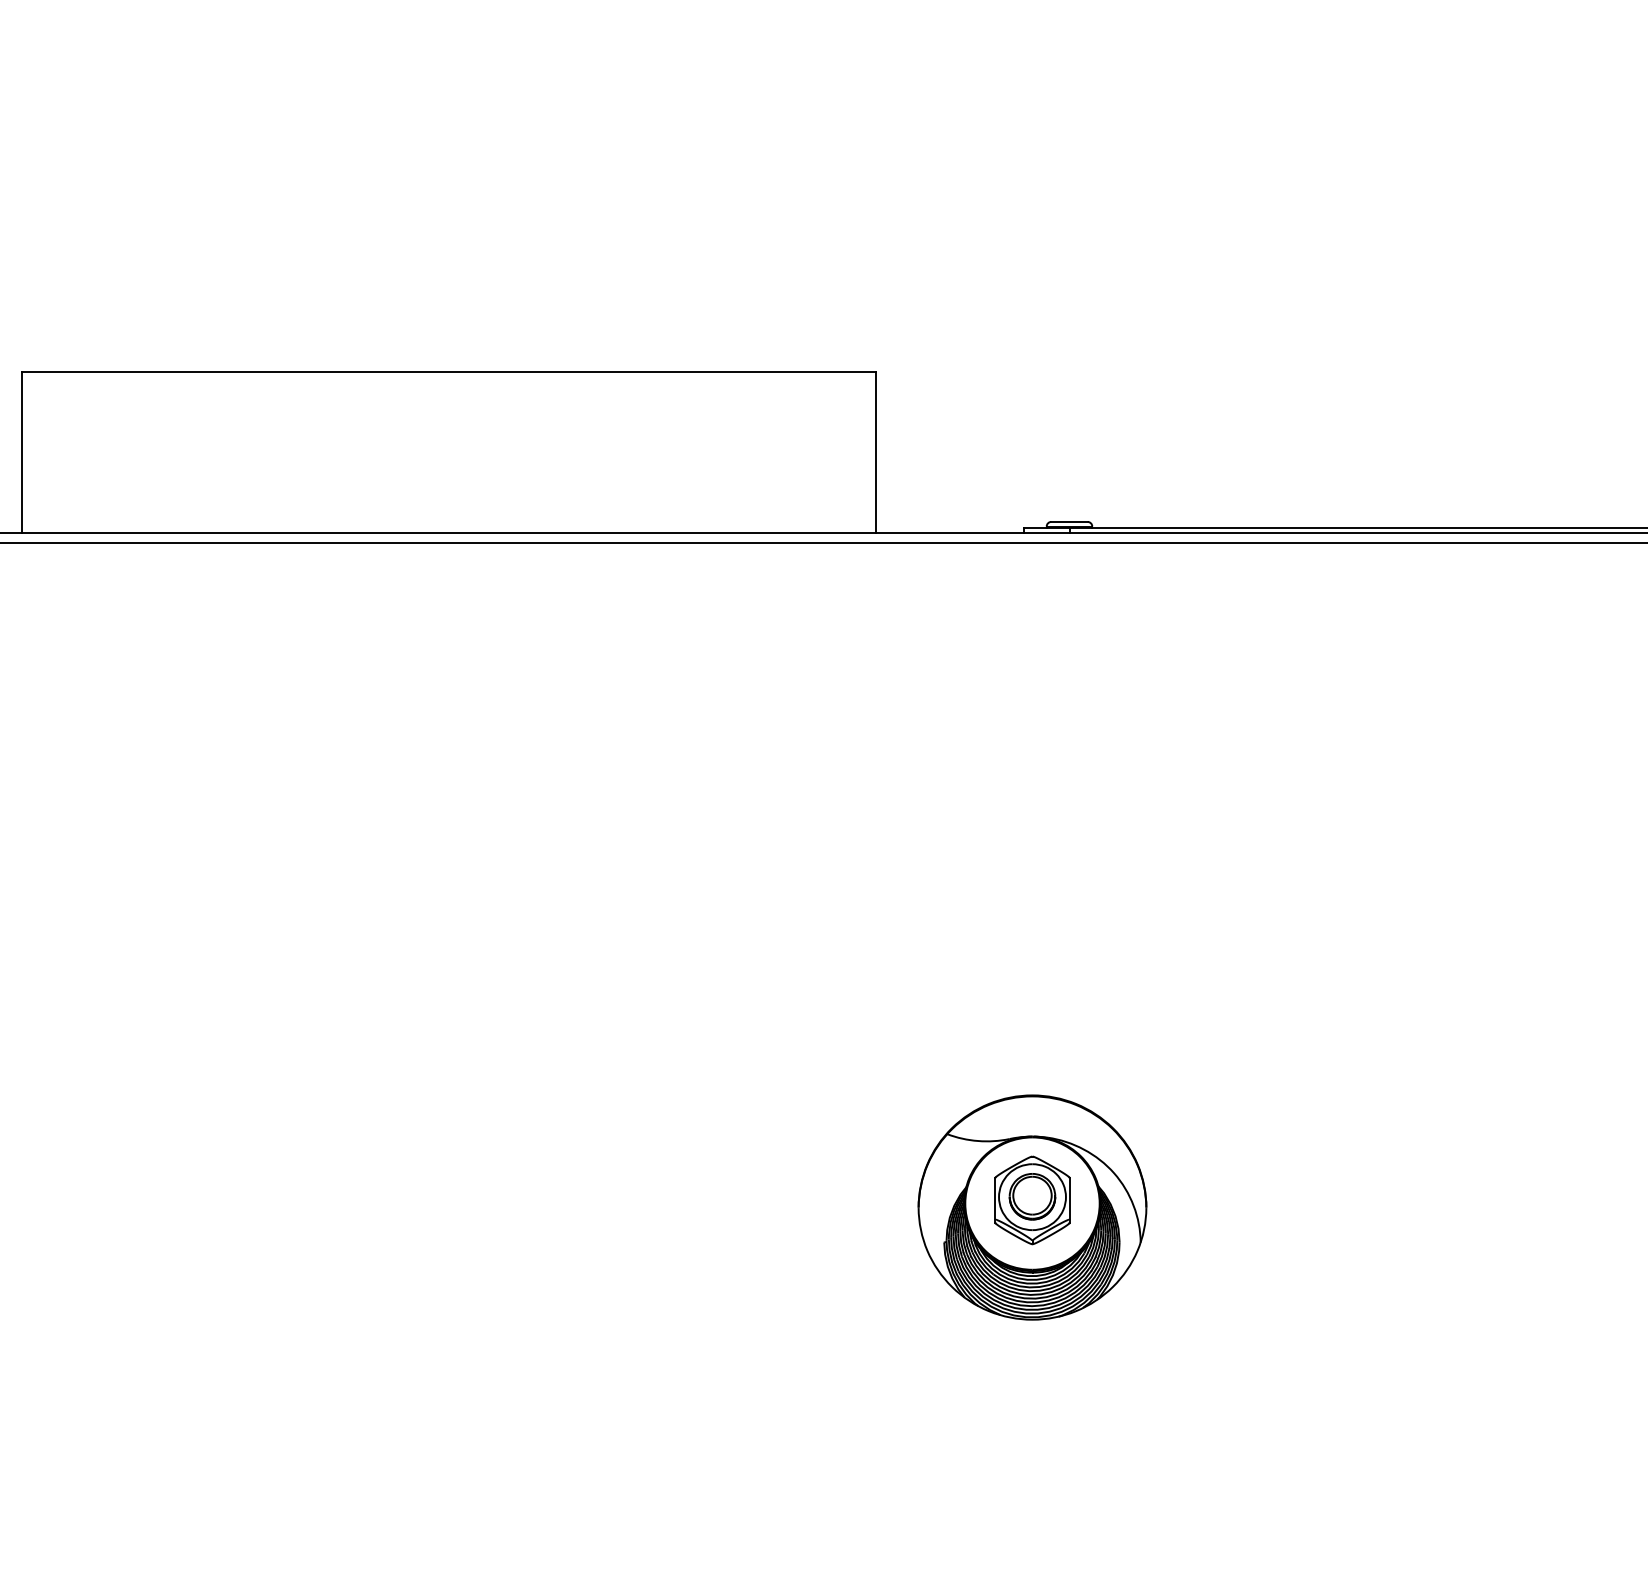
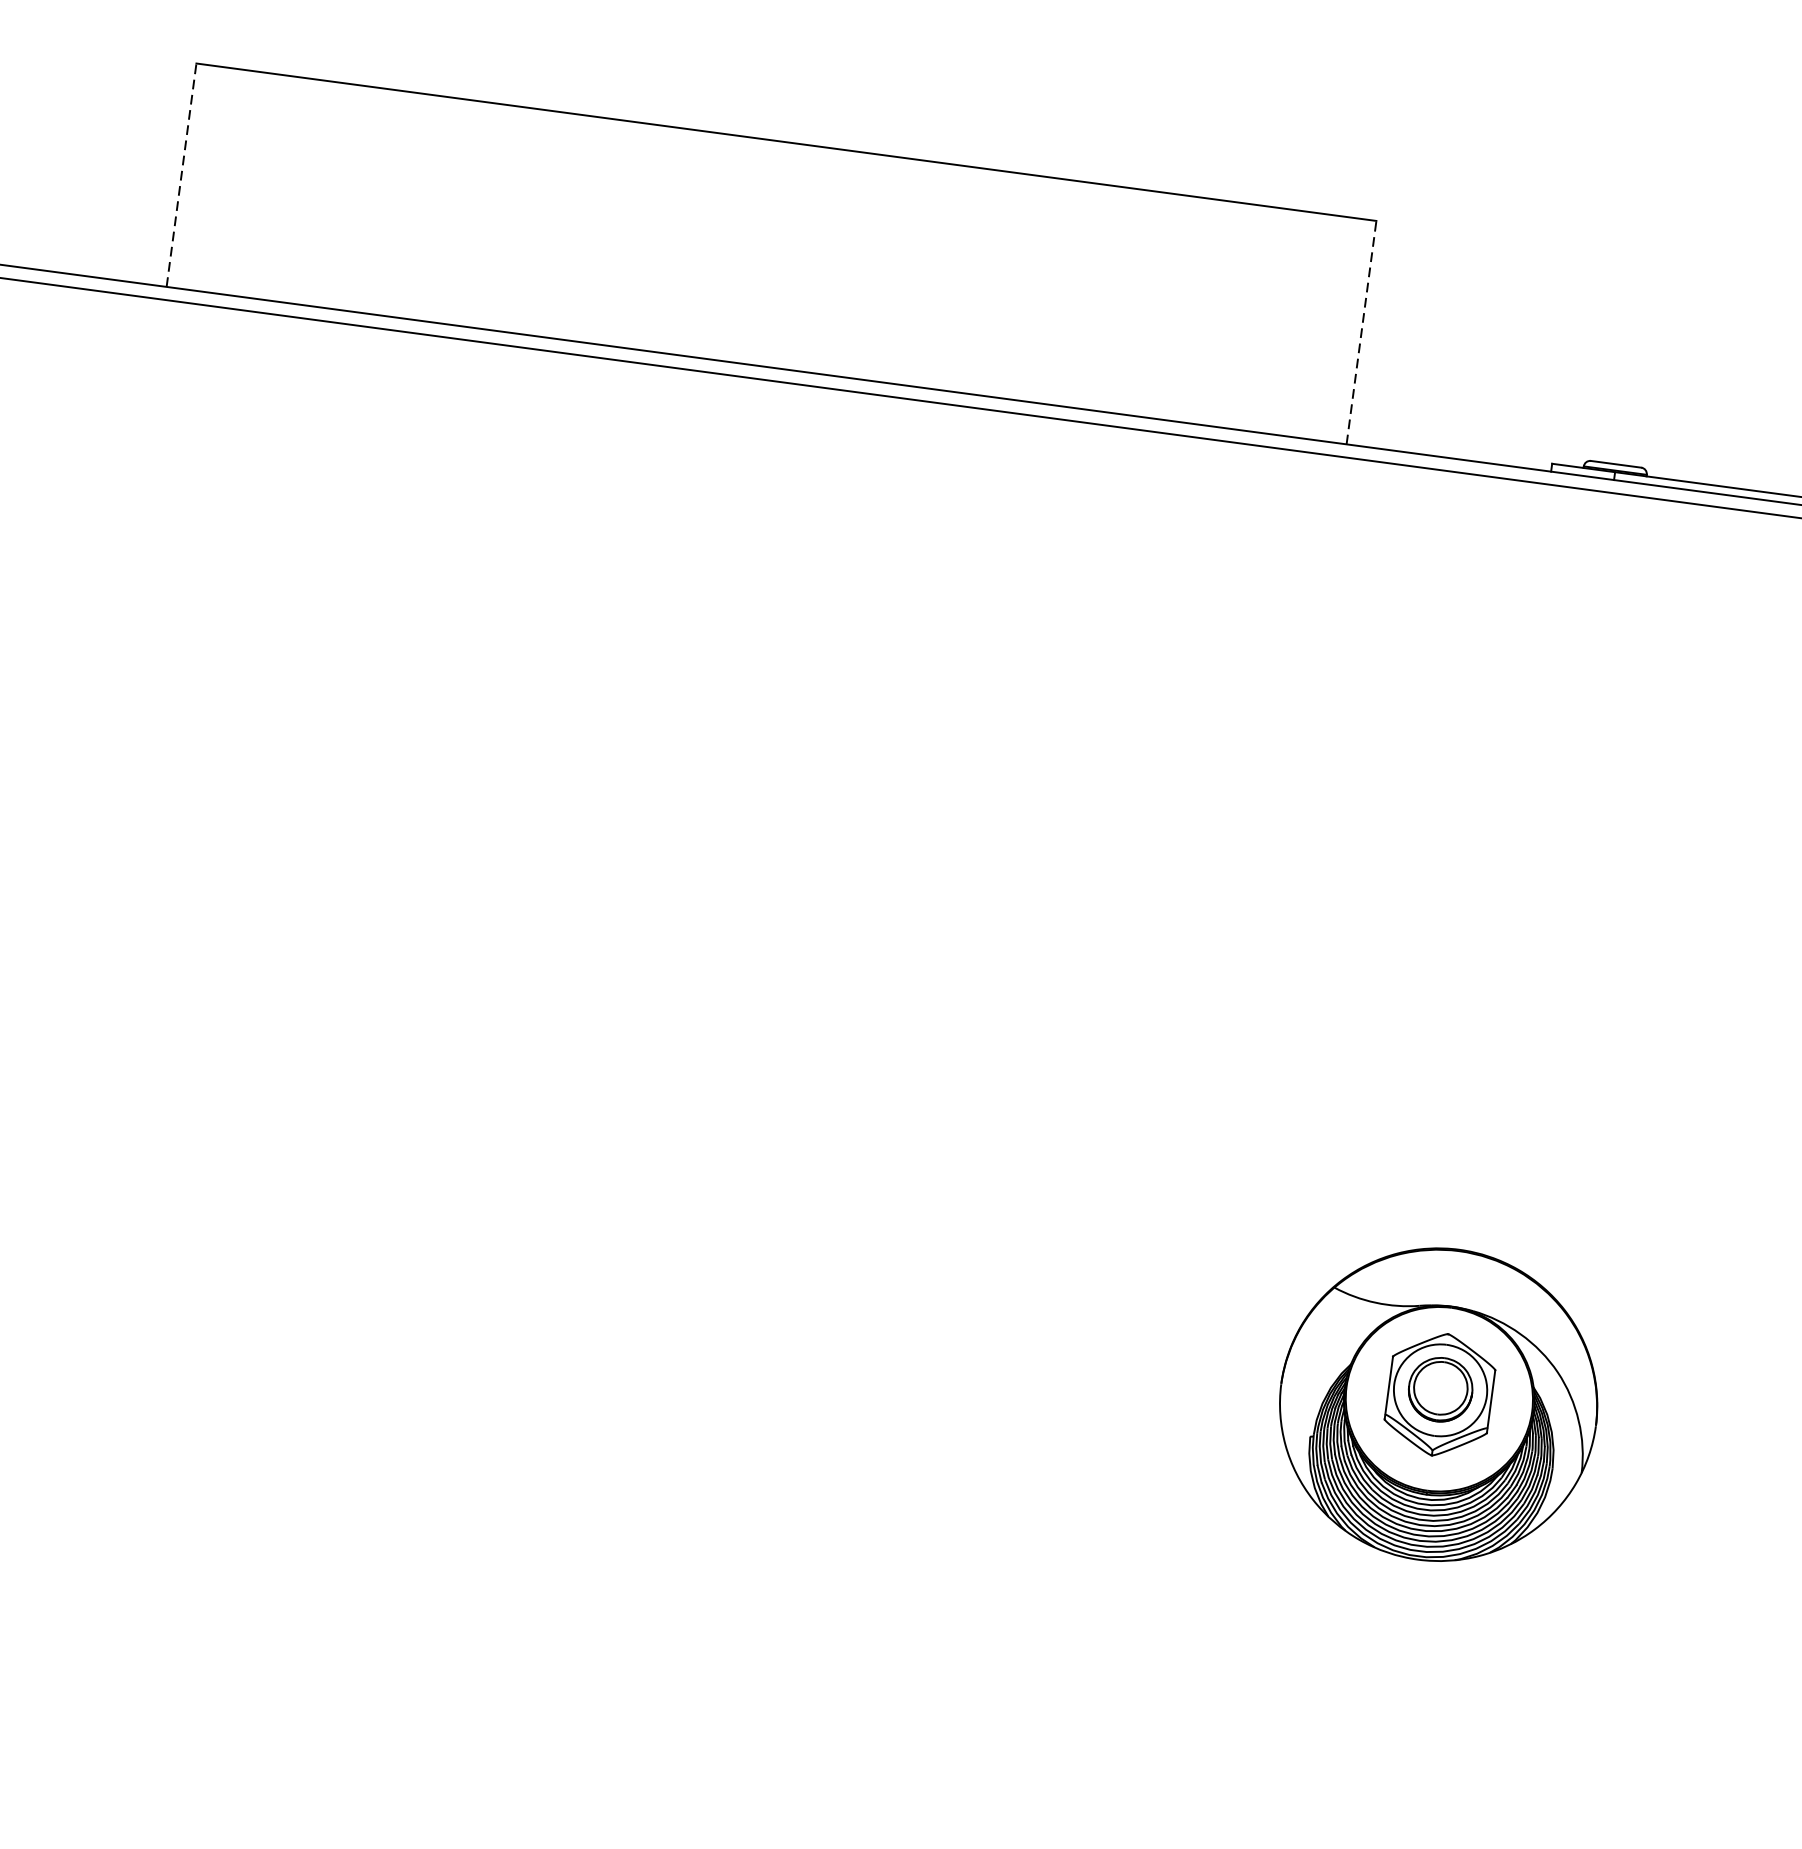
line: (21, 452) -> (181, 175), solid -> dashed
line: (875, 452) -> (1360, 332), solid -> dashed

